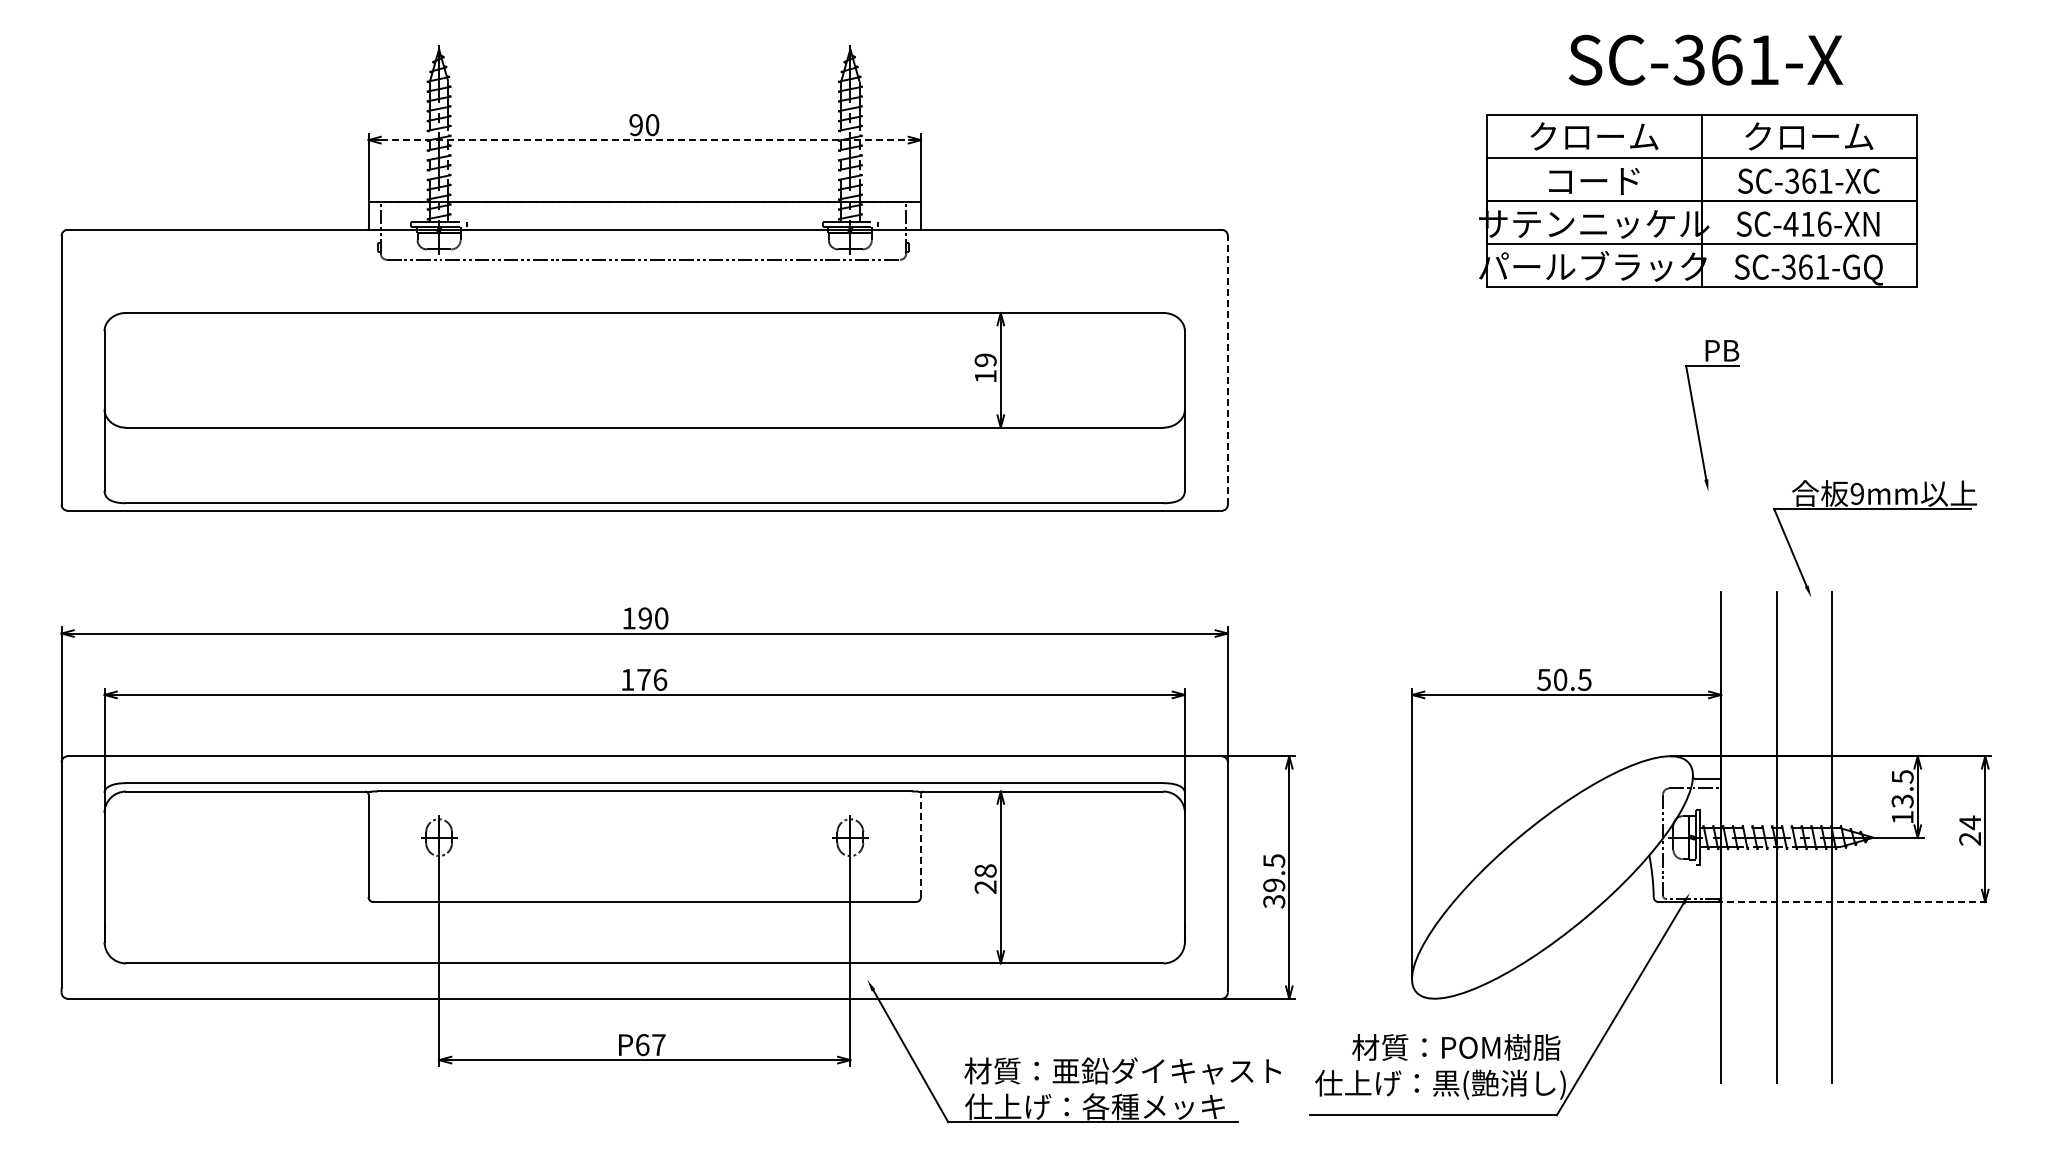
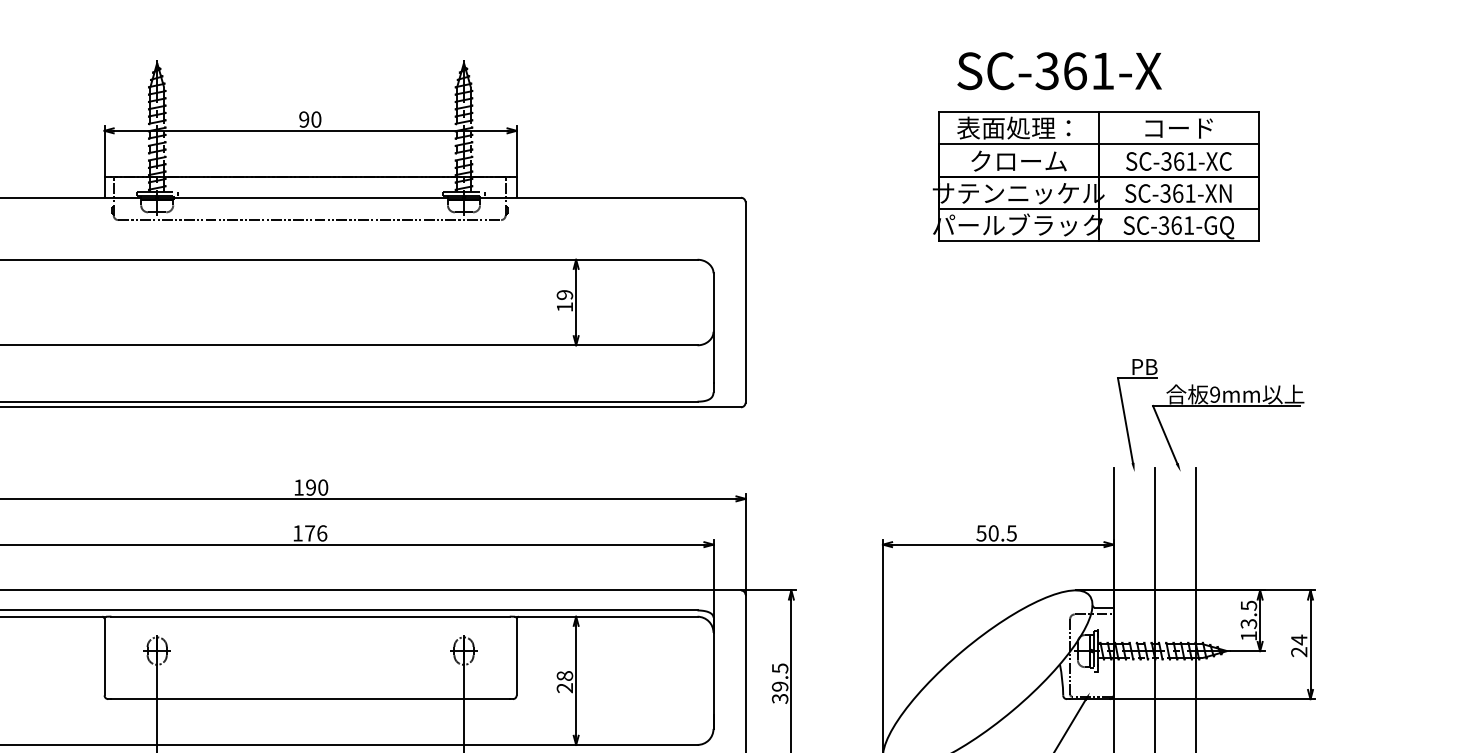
text: (1705, 59) -> (1059, 70), moved
text: (1587, 136) -> (1013, 128), クローム -> 表面処理：
text: (1809, 136) -> (1179, 128), クローム -> コード
line: (644, 140) -> (310, 131), dashed -> solid
text: (1594, 180) -> (1019, 160), コード -> クローム
text: (1807, 223) -> (1177, 193), SC-416-XN -> SC-361-XN
line: (1227, 369) -> (745, 301), dashed -> solid
part: (1696, 417) -> (1125, 416), moved
line: (920, 845) -> (516, 656), dashed -> solid
line: (1853, 902) -> (1212, 699), dashed -> solid

